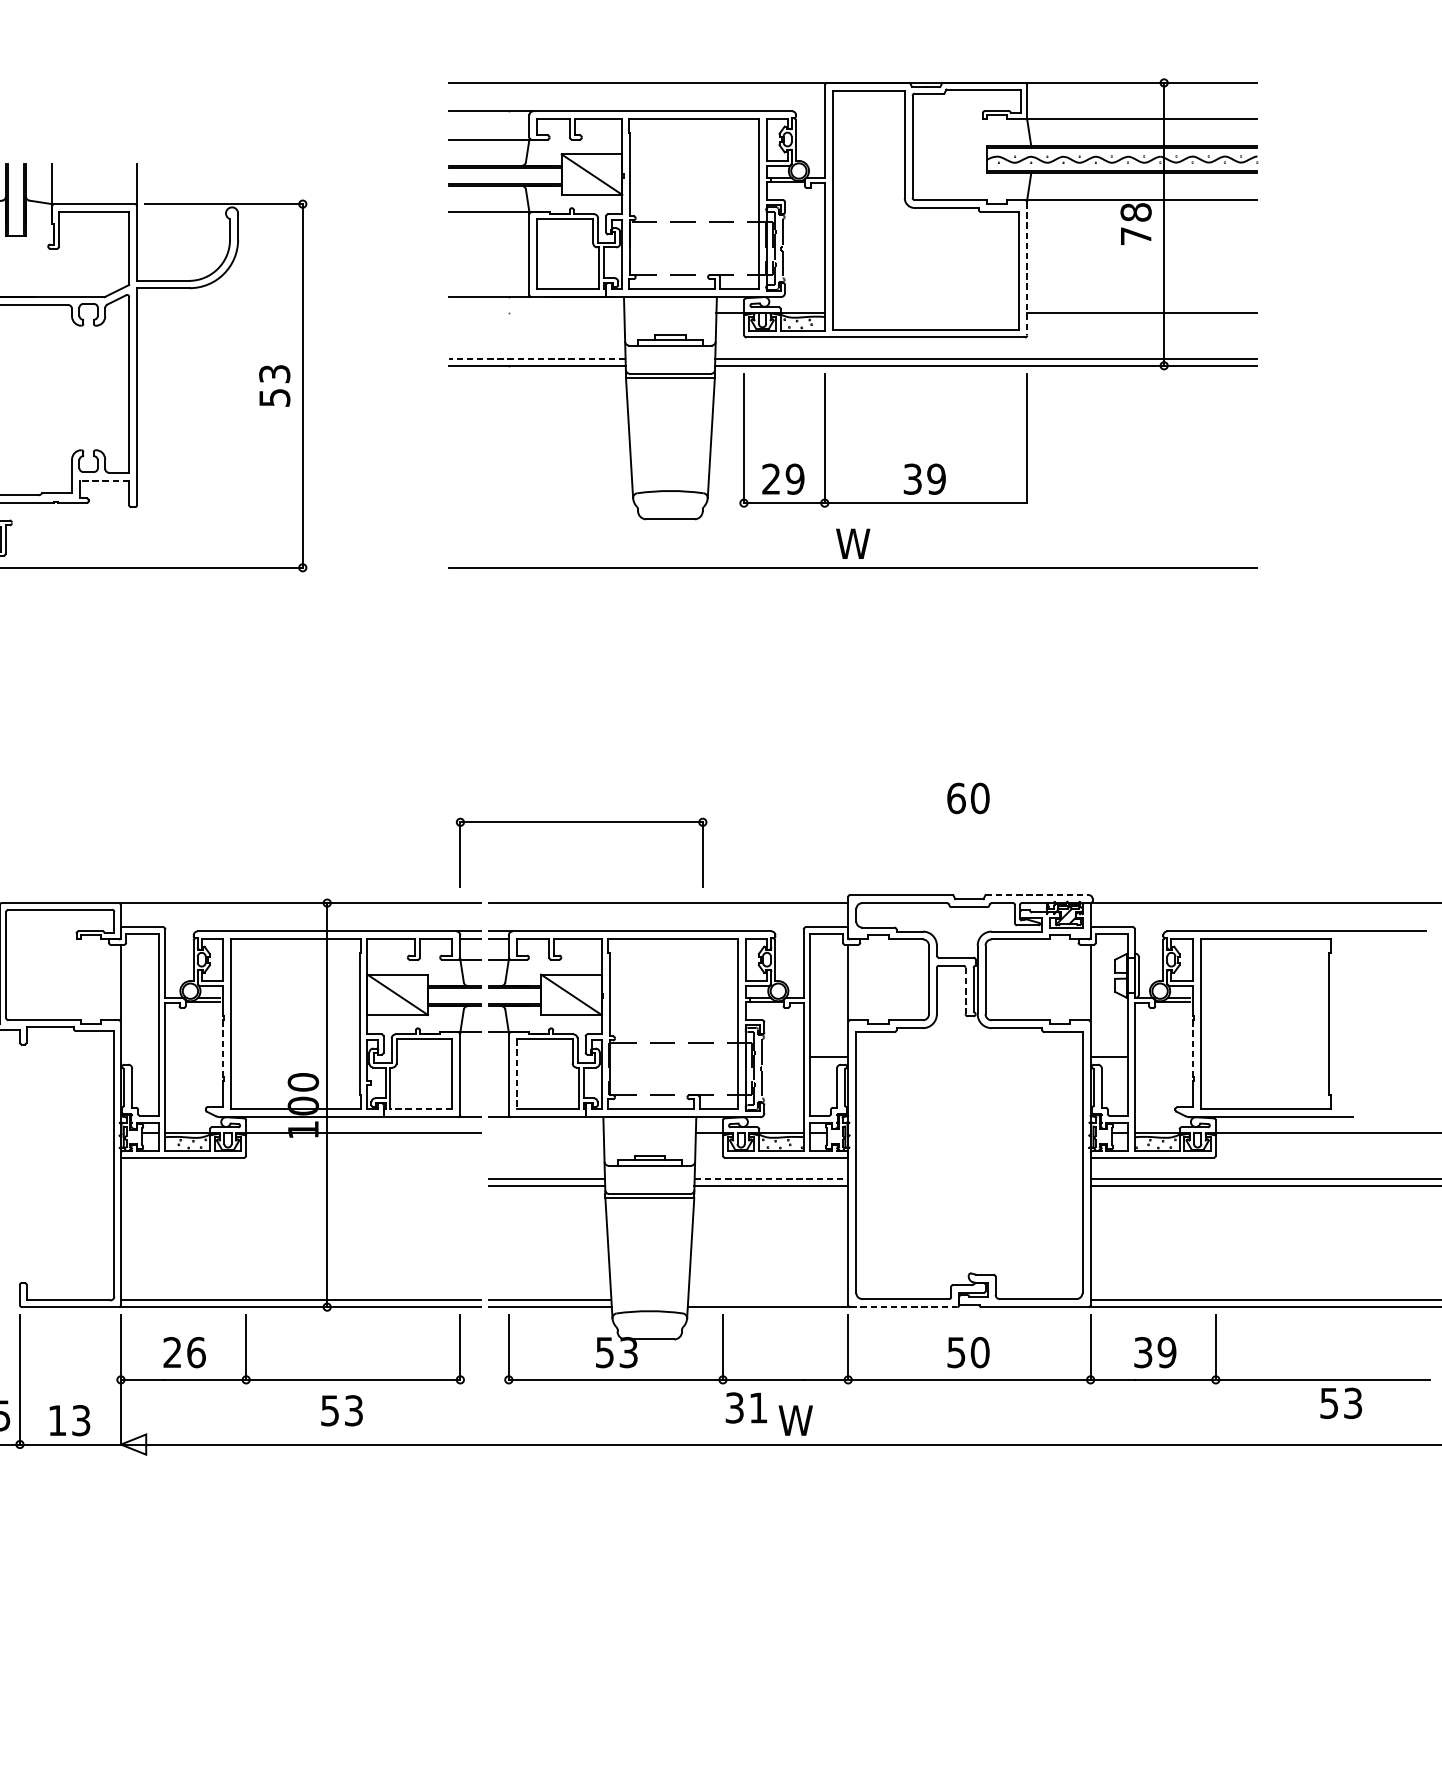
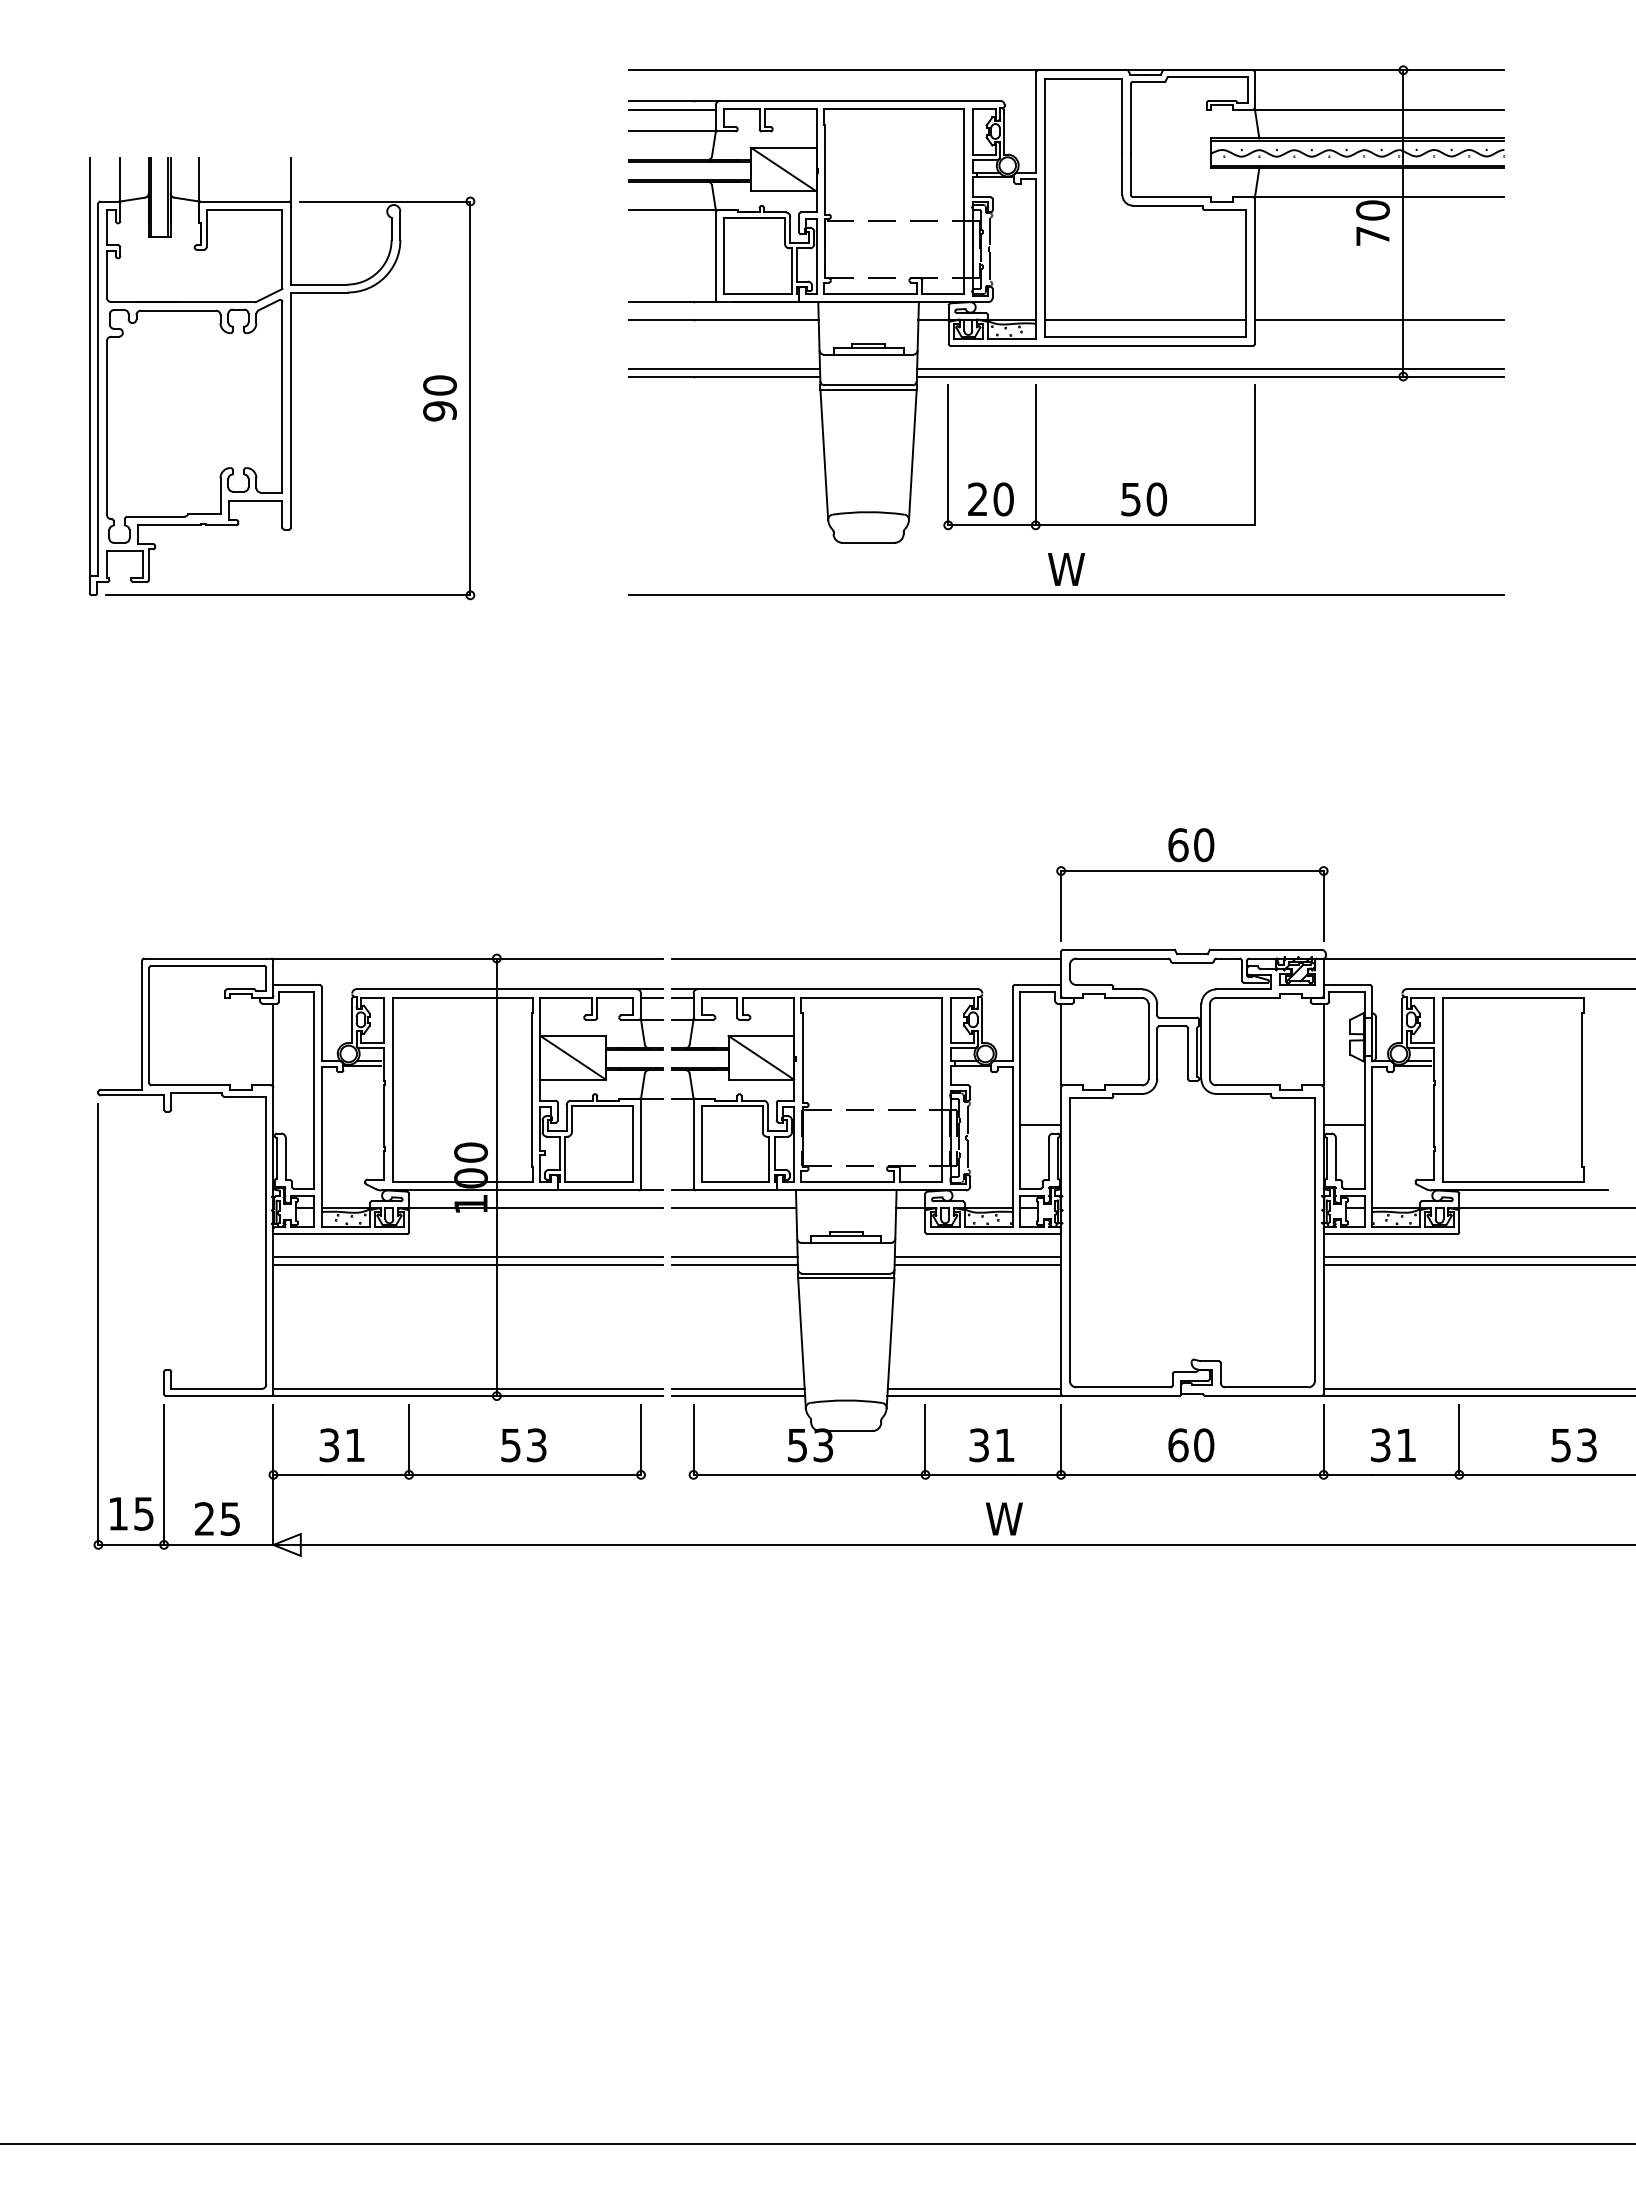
line: (488, 119) -> (671, 109), added
text: (1135, 212) -> (1372, 210), 78 -> 70
line: (1026, 269) -> (1254, 272), dashed -> solid
line: (536, 313) -> (723, 319), added
line: (926, 313) -> (1145, 319), added
line: (537, 359) -> (724, 369), dashed -> solid
text: (274, 386) -> (439, 398), 53 -> 90
text: (795, 479) -> (1003, 499), 29 -> 20
text: (925, 479) -> (1144, 499), 39 -> 50
line: (104, 481) -> (255, 501), dashed -> solid
part: (581, 822) -> (1192, 871), moved
line: (1036, 894) -> (1265, 949), dashed -> solid
line: (965, 991) -> (1188, 1054), dashed -> solid
line: (222, 1048) -> (383, 1116), dashed -> solid
line: (1192, 1048) -> (1434, 1116), dashed -> solid
line: (517, 1073) -> (702, 1143), dashed -> solid
line: (421, 1108) -> (598, 1181), dashed -> solid
line: (545, 1132) -> (733, 1207), added
line: (300, 1179) -> (467, 1257), added
line: (771, 1179) -> (978, 1257), dashed -> solid
line: (300, 1185) -> (467, 1264), added
line: (768, 1300) -> (974, 1388), added
line: (903, 1307) -> (1121, 1396), dashed -> solid
text: (184, 1352) -> (342, 1445), 26 -> 31
text: (956, 1352) -> (1178, 1445), 50 -> 60
text: (1167, 1352) -> (1406, 1445), 39 -> 31
text: (1340, 1403) -> (1573, 1445), moved
text: (746, 1408) -> (991, 1445), moved
text: (341, 1410) -> (523, 1445), moved
text: (69, 1420) -> (217, 1518), 13 -> 25

